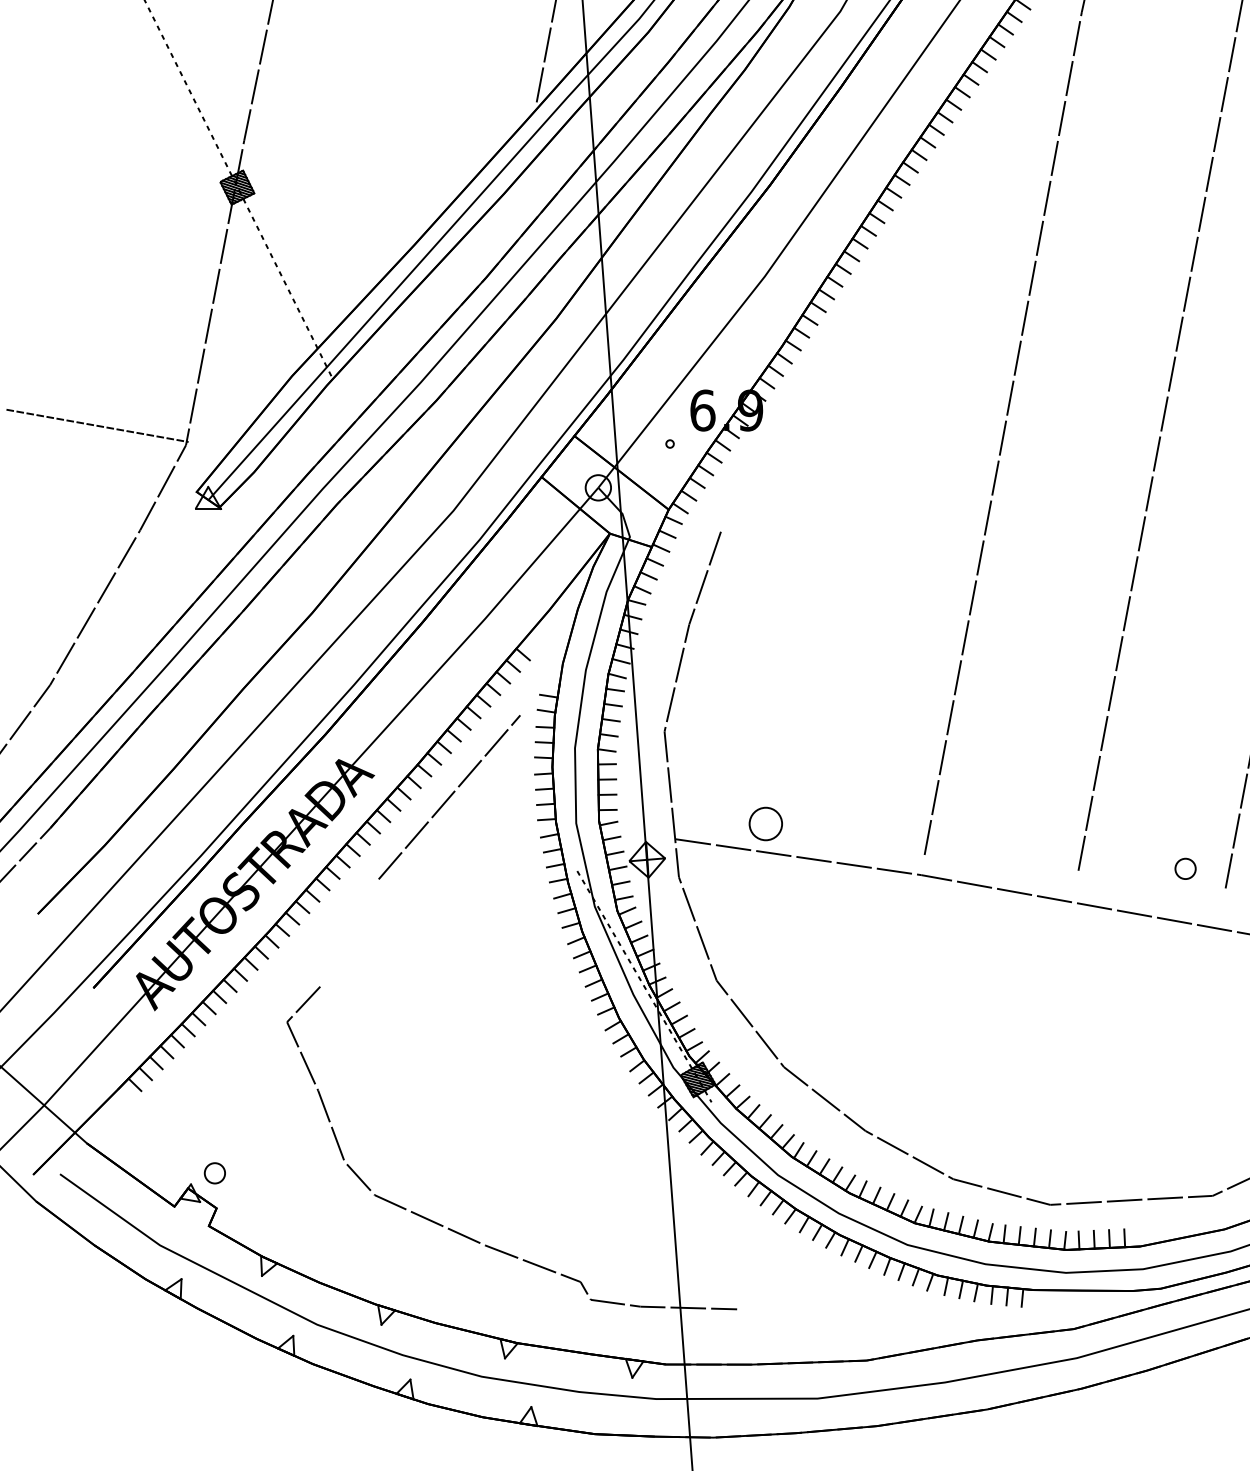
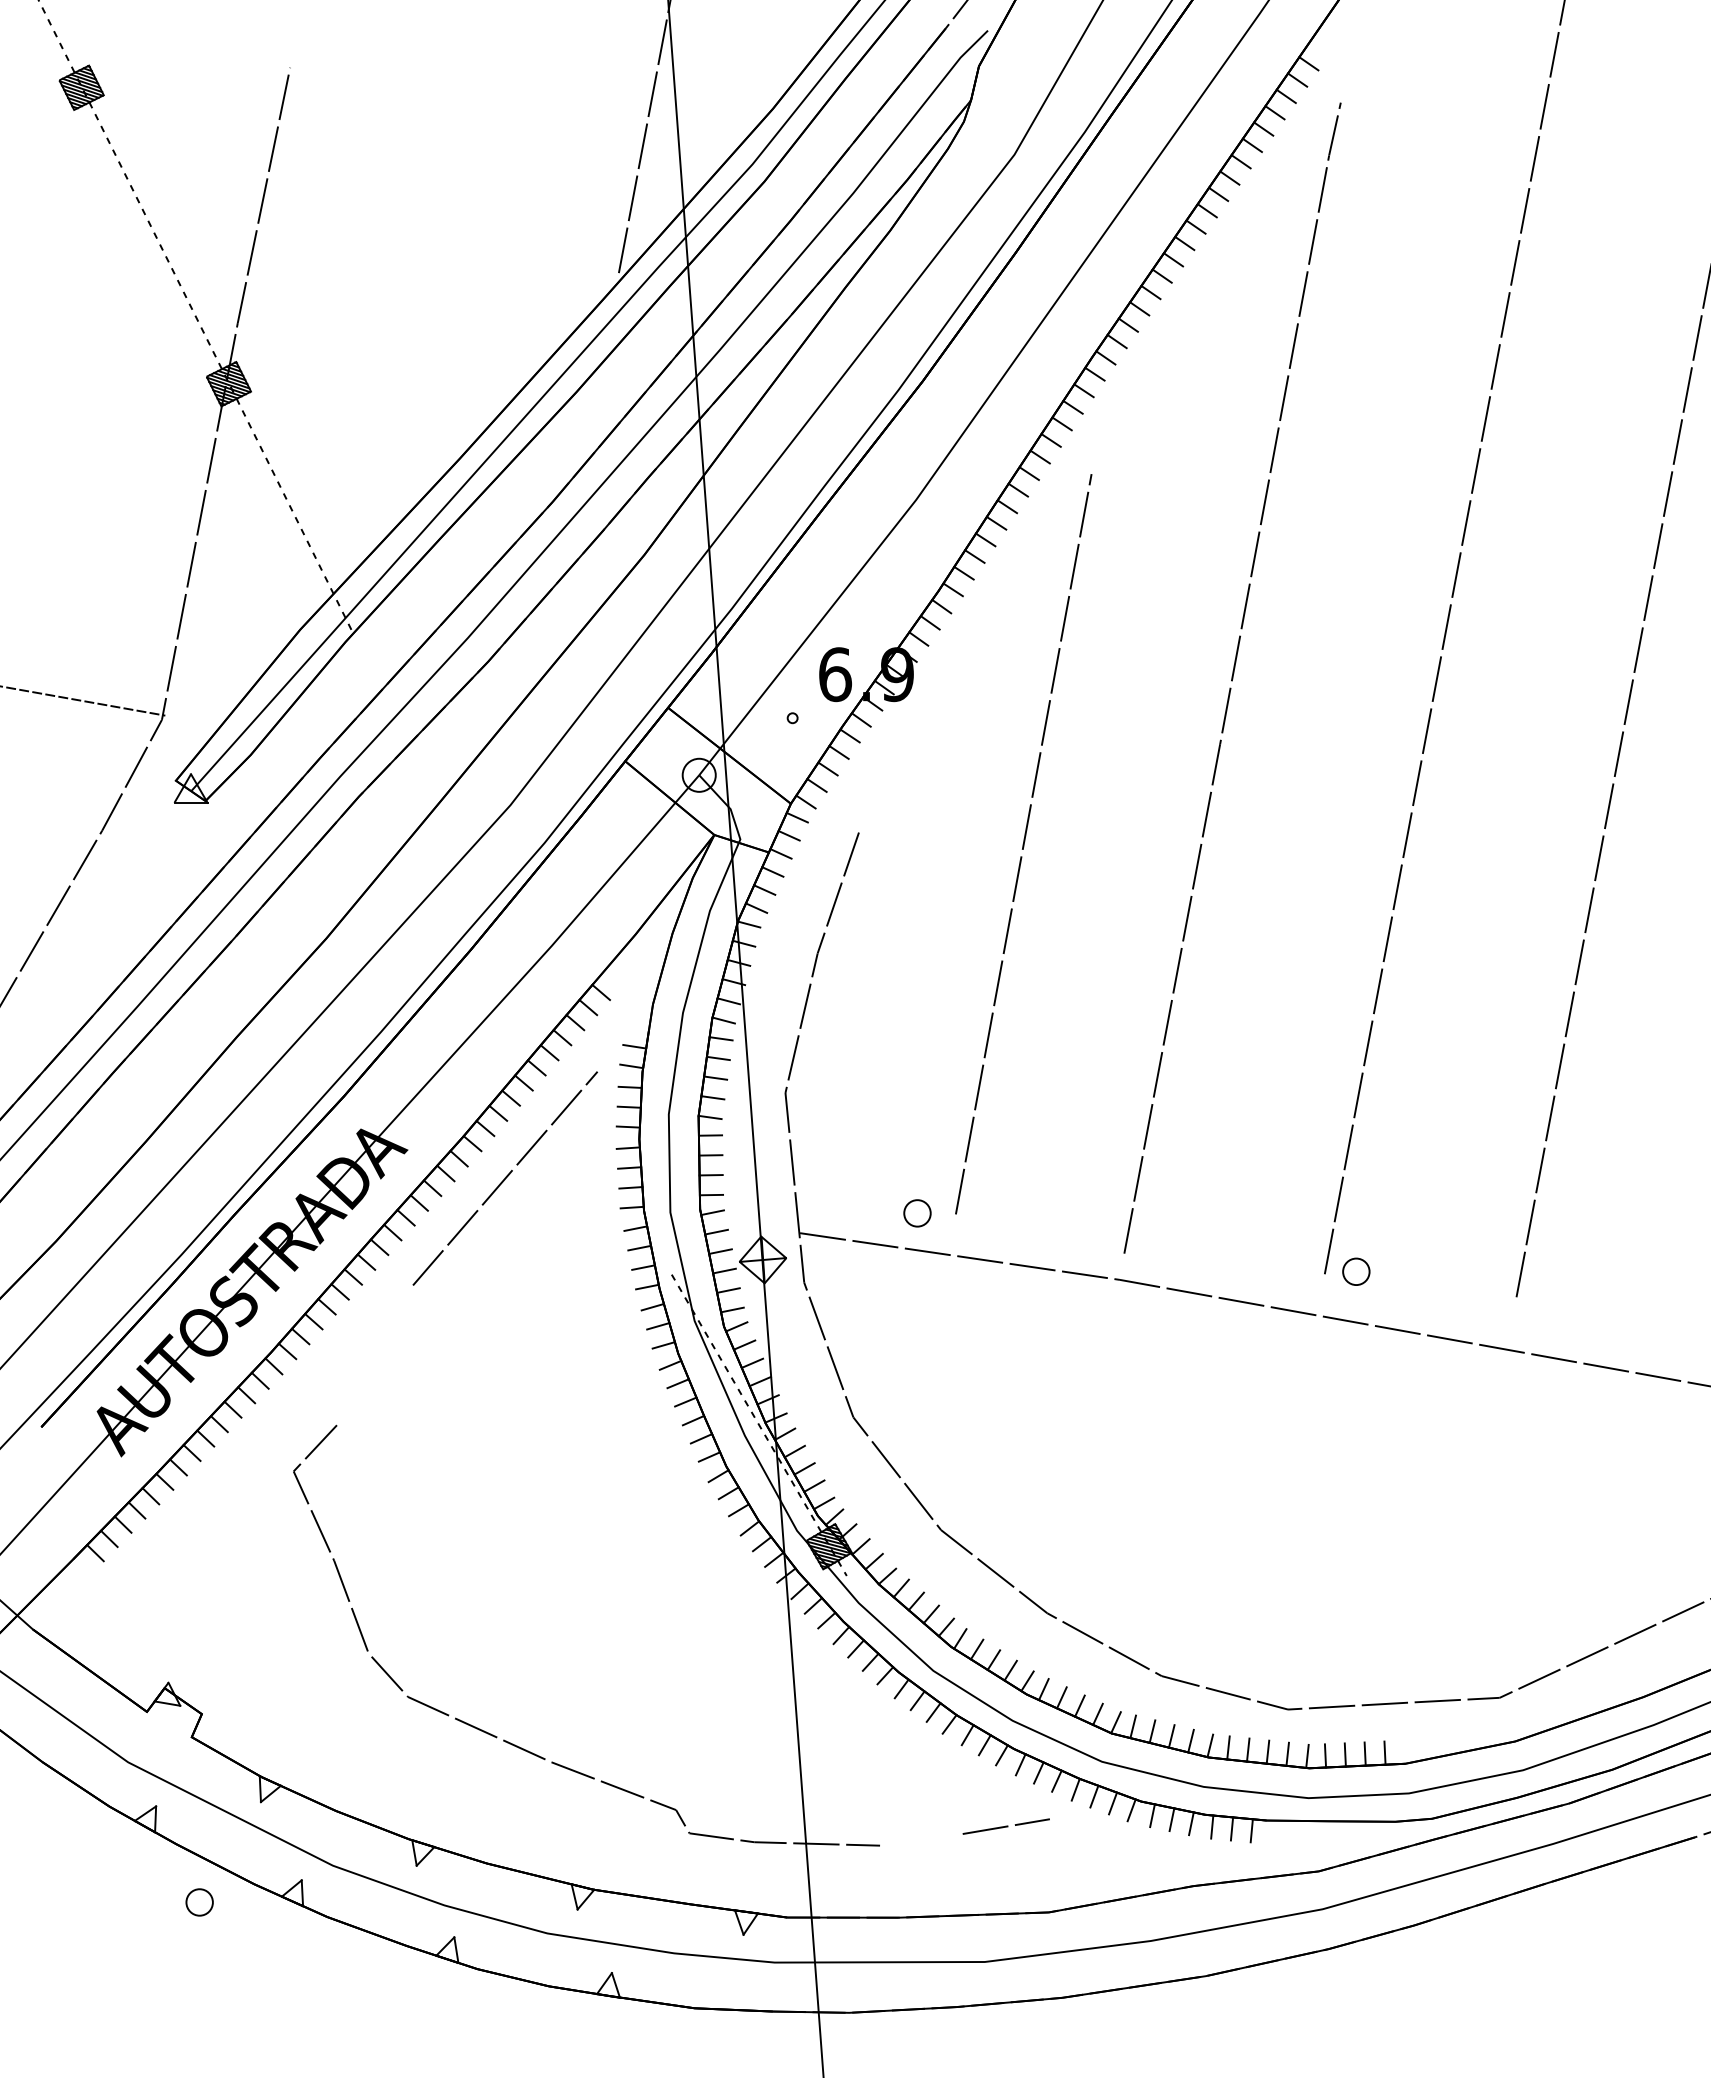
line: (847, 540) -> (1023, 844), added
part: (765, 824) -> (917, 1213), size x0.62
part: (1185, 868) -> (1356, 1271), moved
part: (214, 1173) -> (199, 1902), moved
line: (833, 1294) -> (1005, 1826), added

